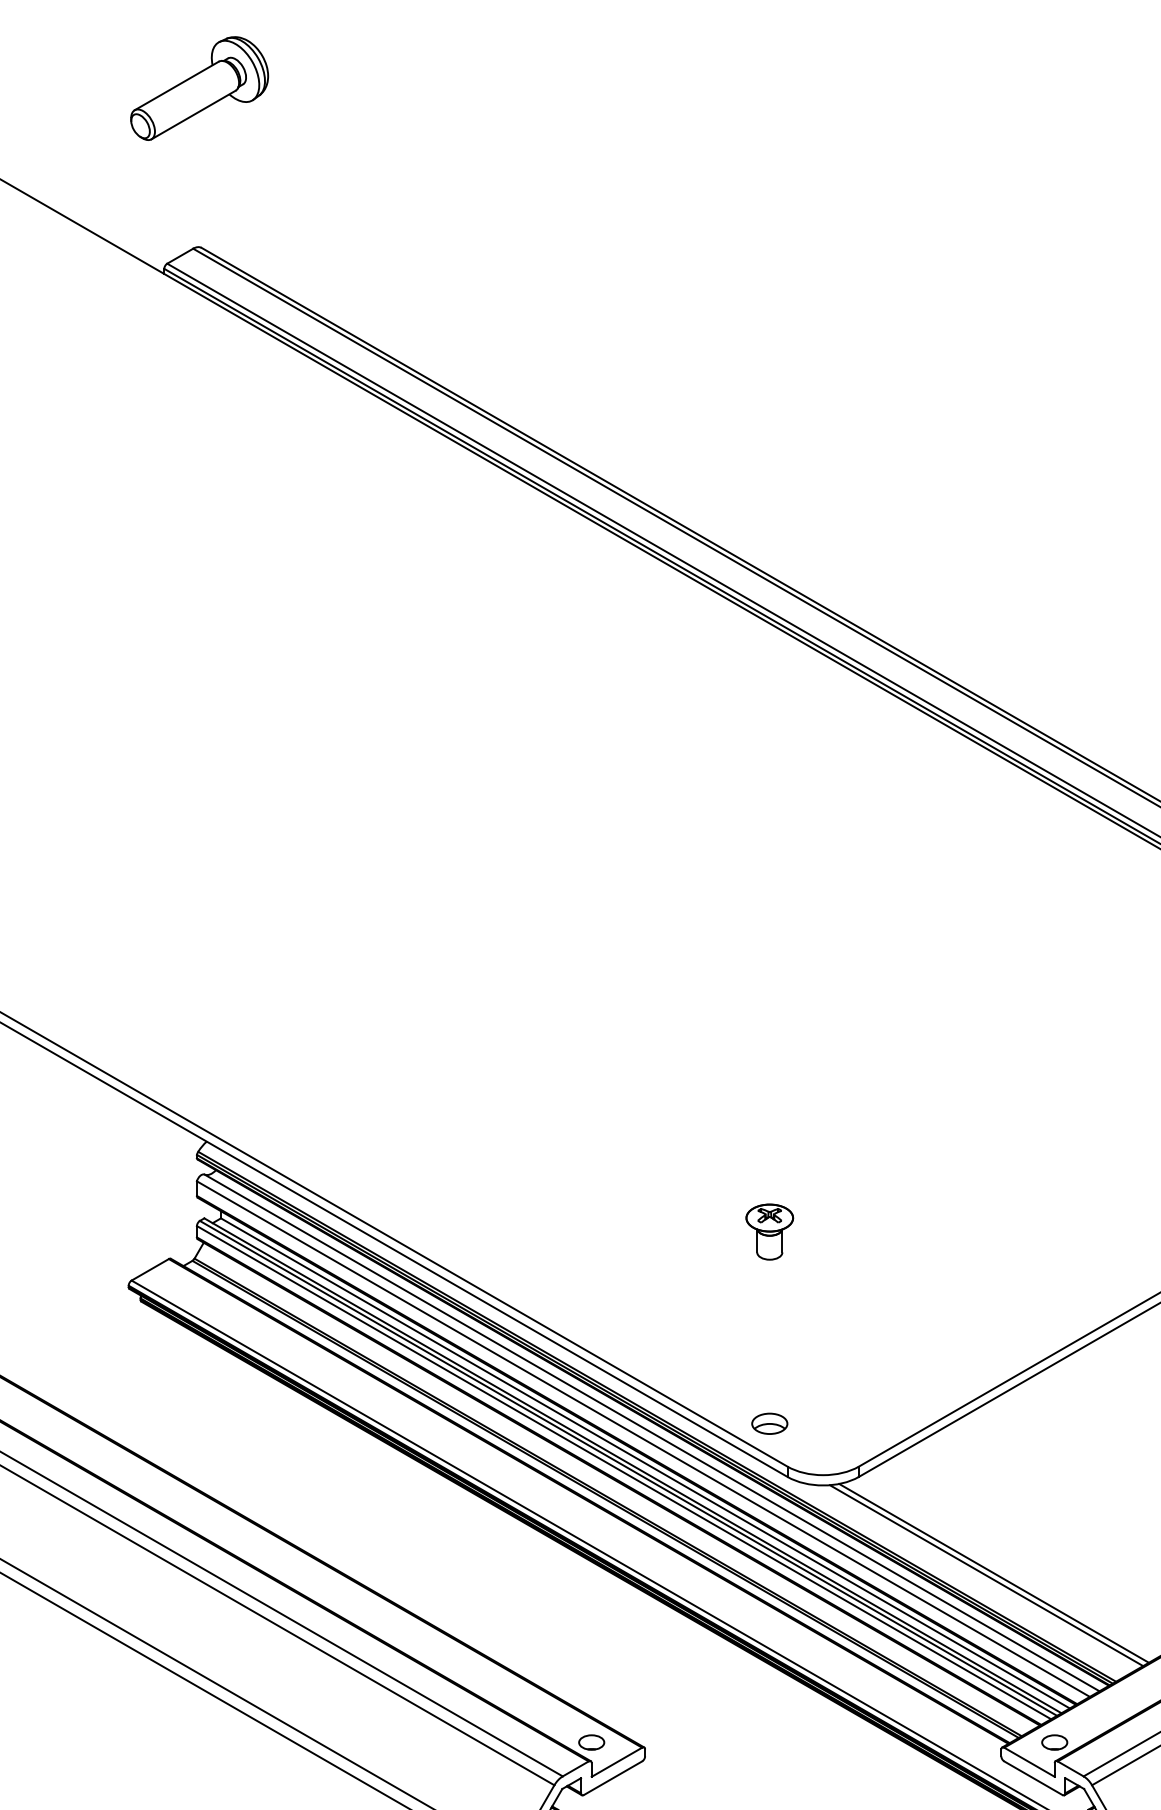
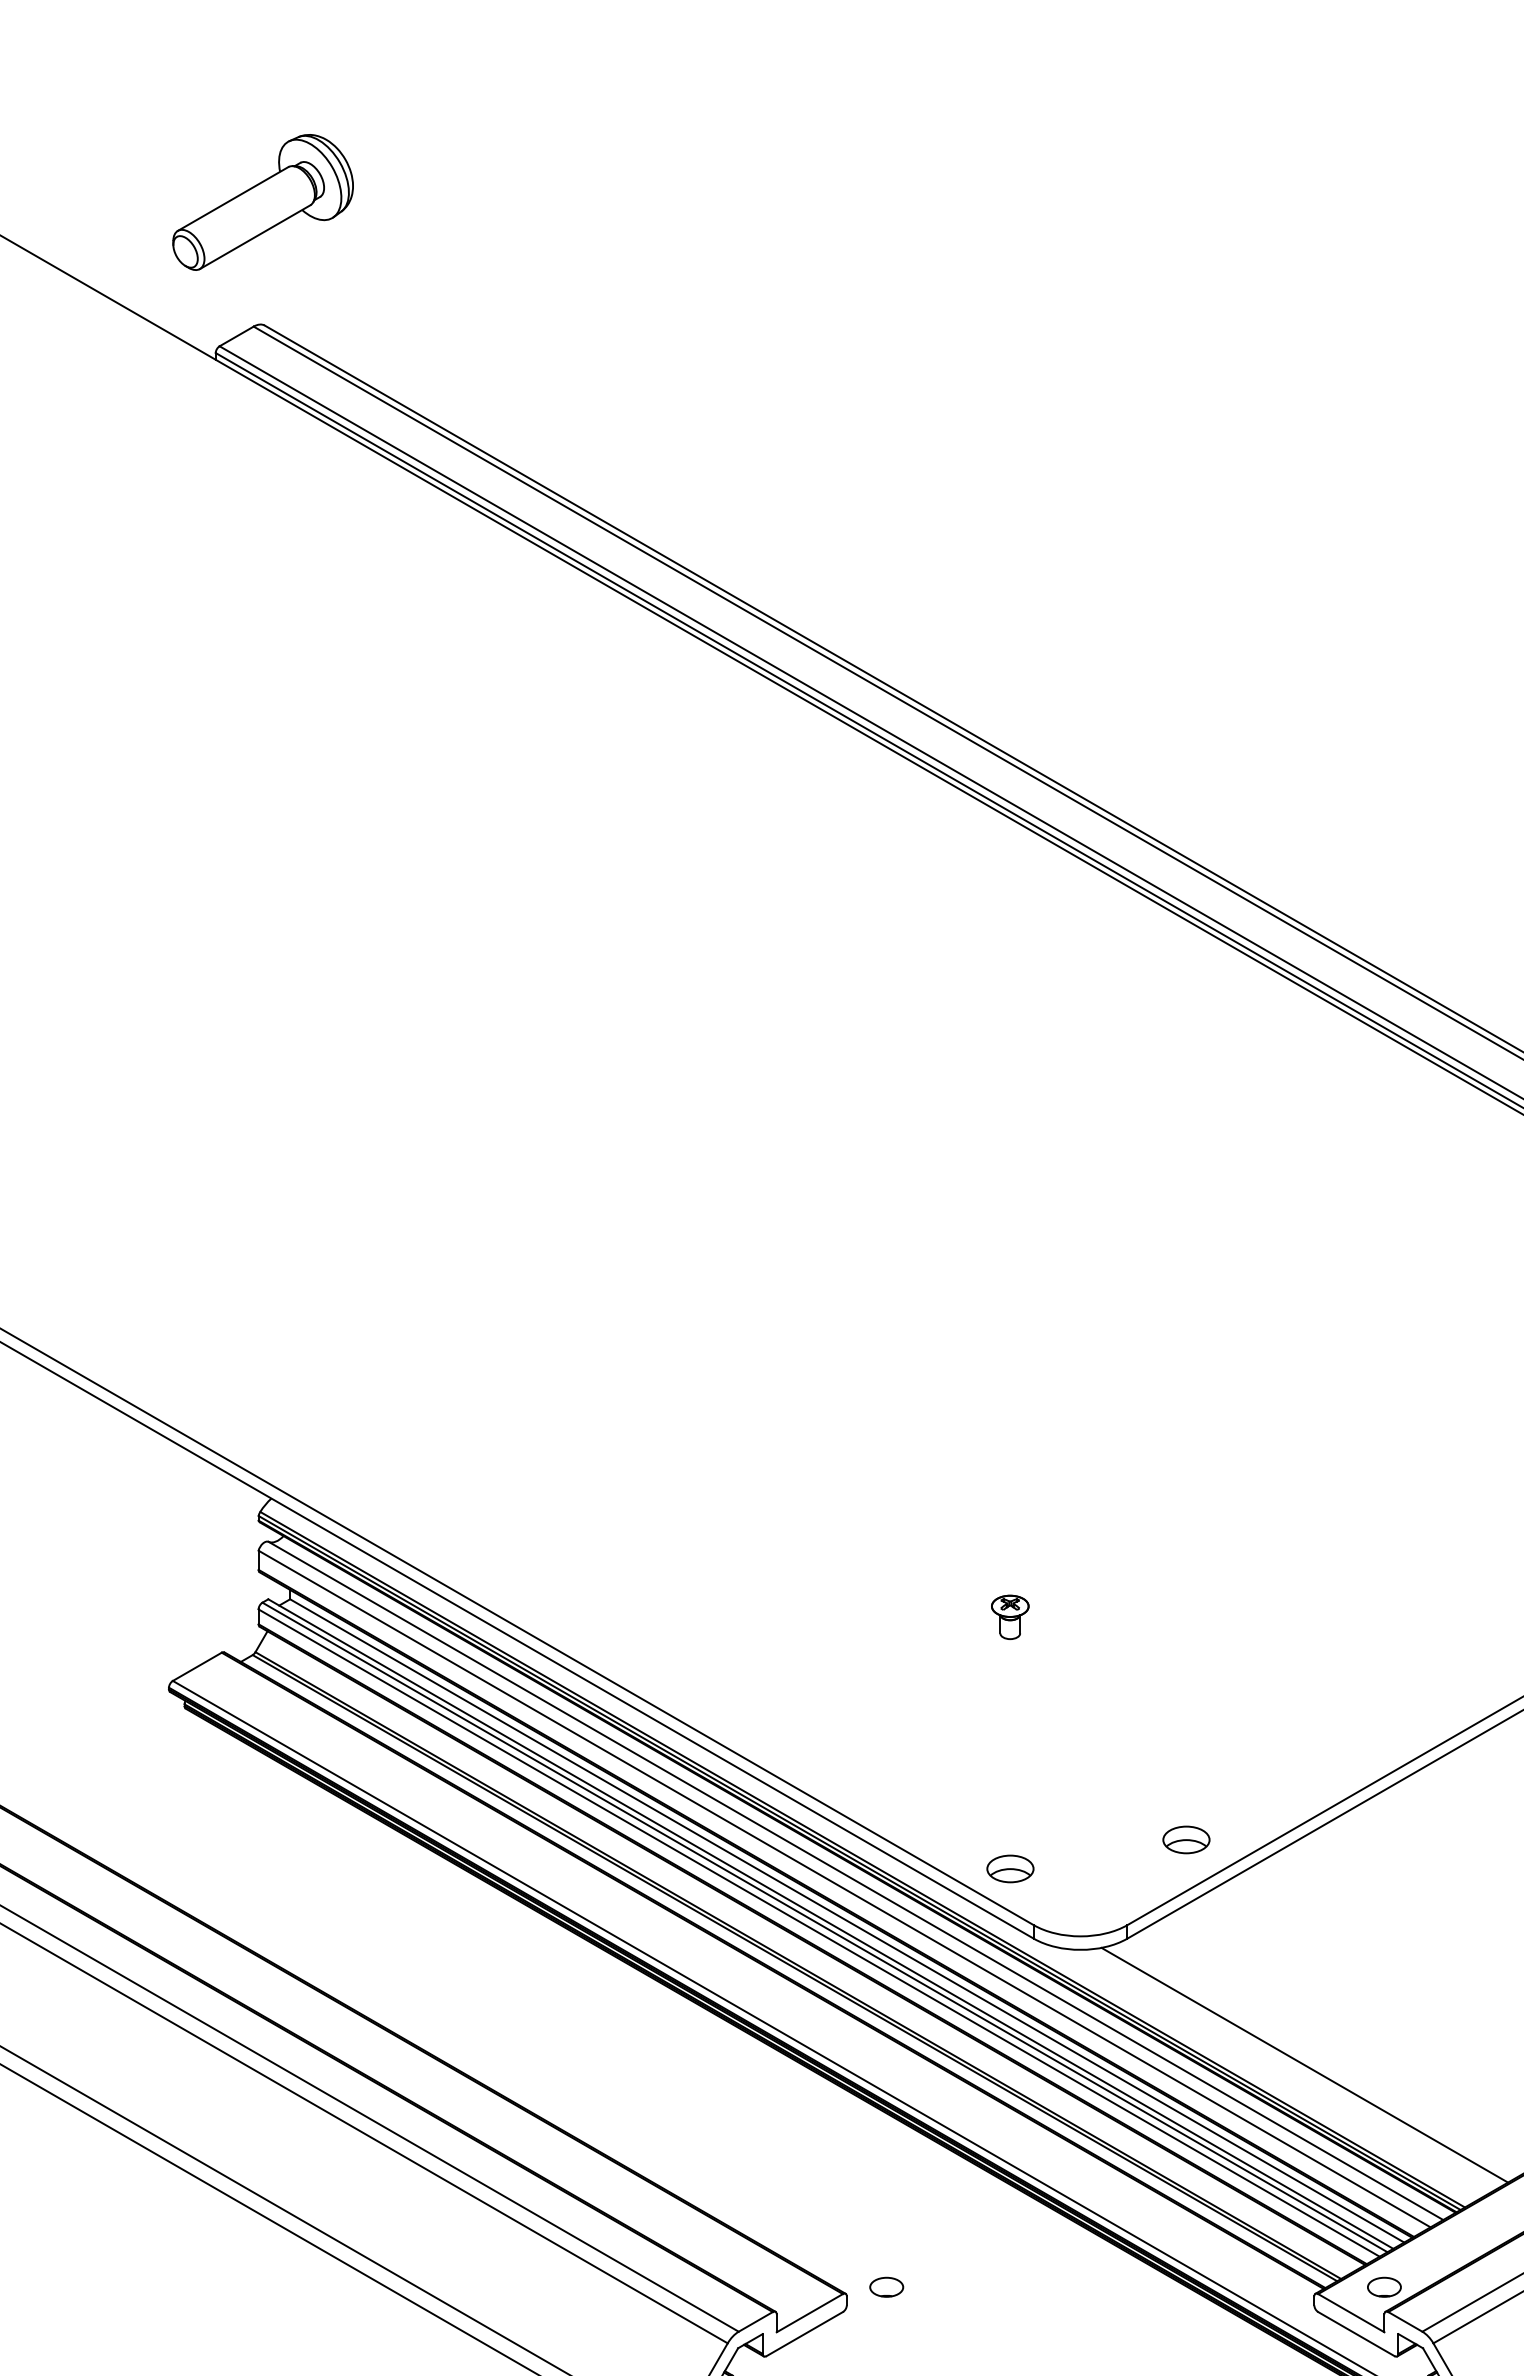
part: (199, 88) -> (262, 202), moved
part: (769, 1232) -> (1009, 1617), size x0.6
part: (903, 1401) -> (1186, 1839), added
line: (986, 1575) -> (1294, 2067), removed
part: (591, 1741) -> (886, 2286), moved

